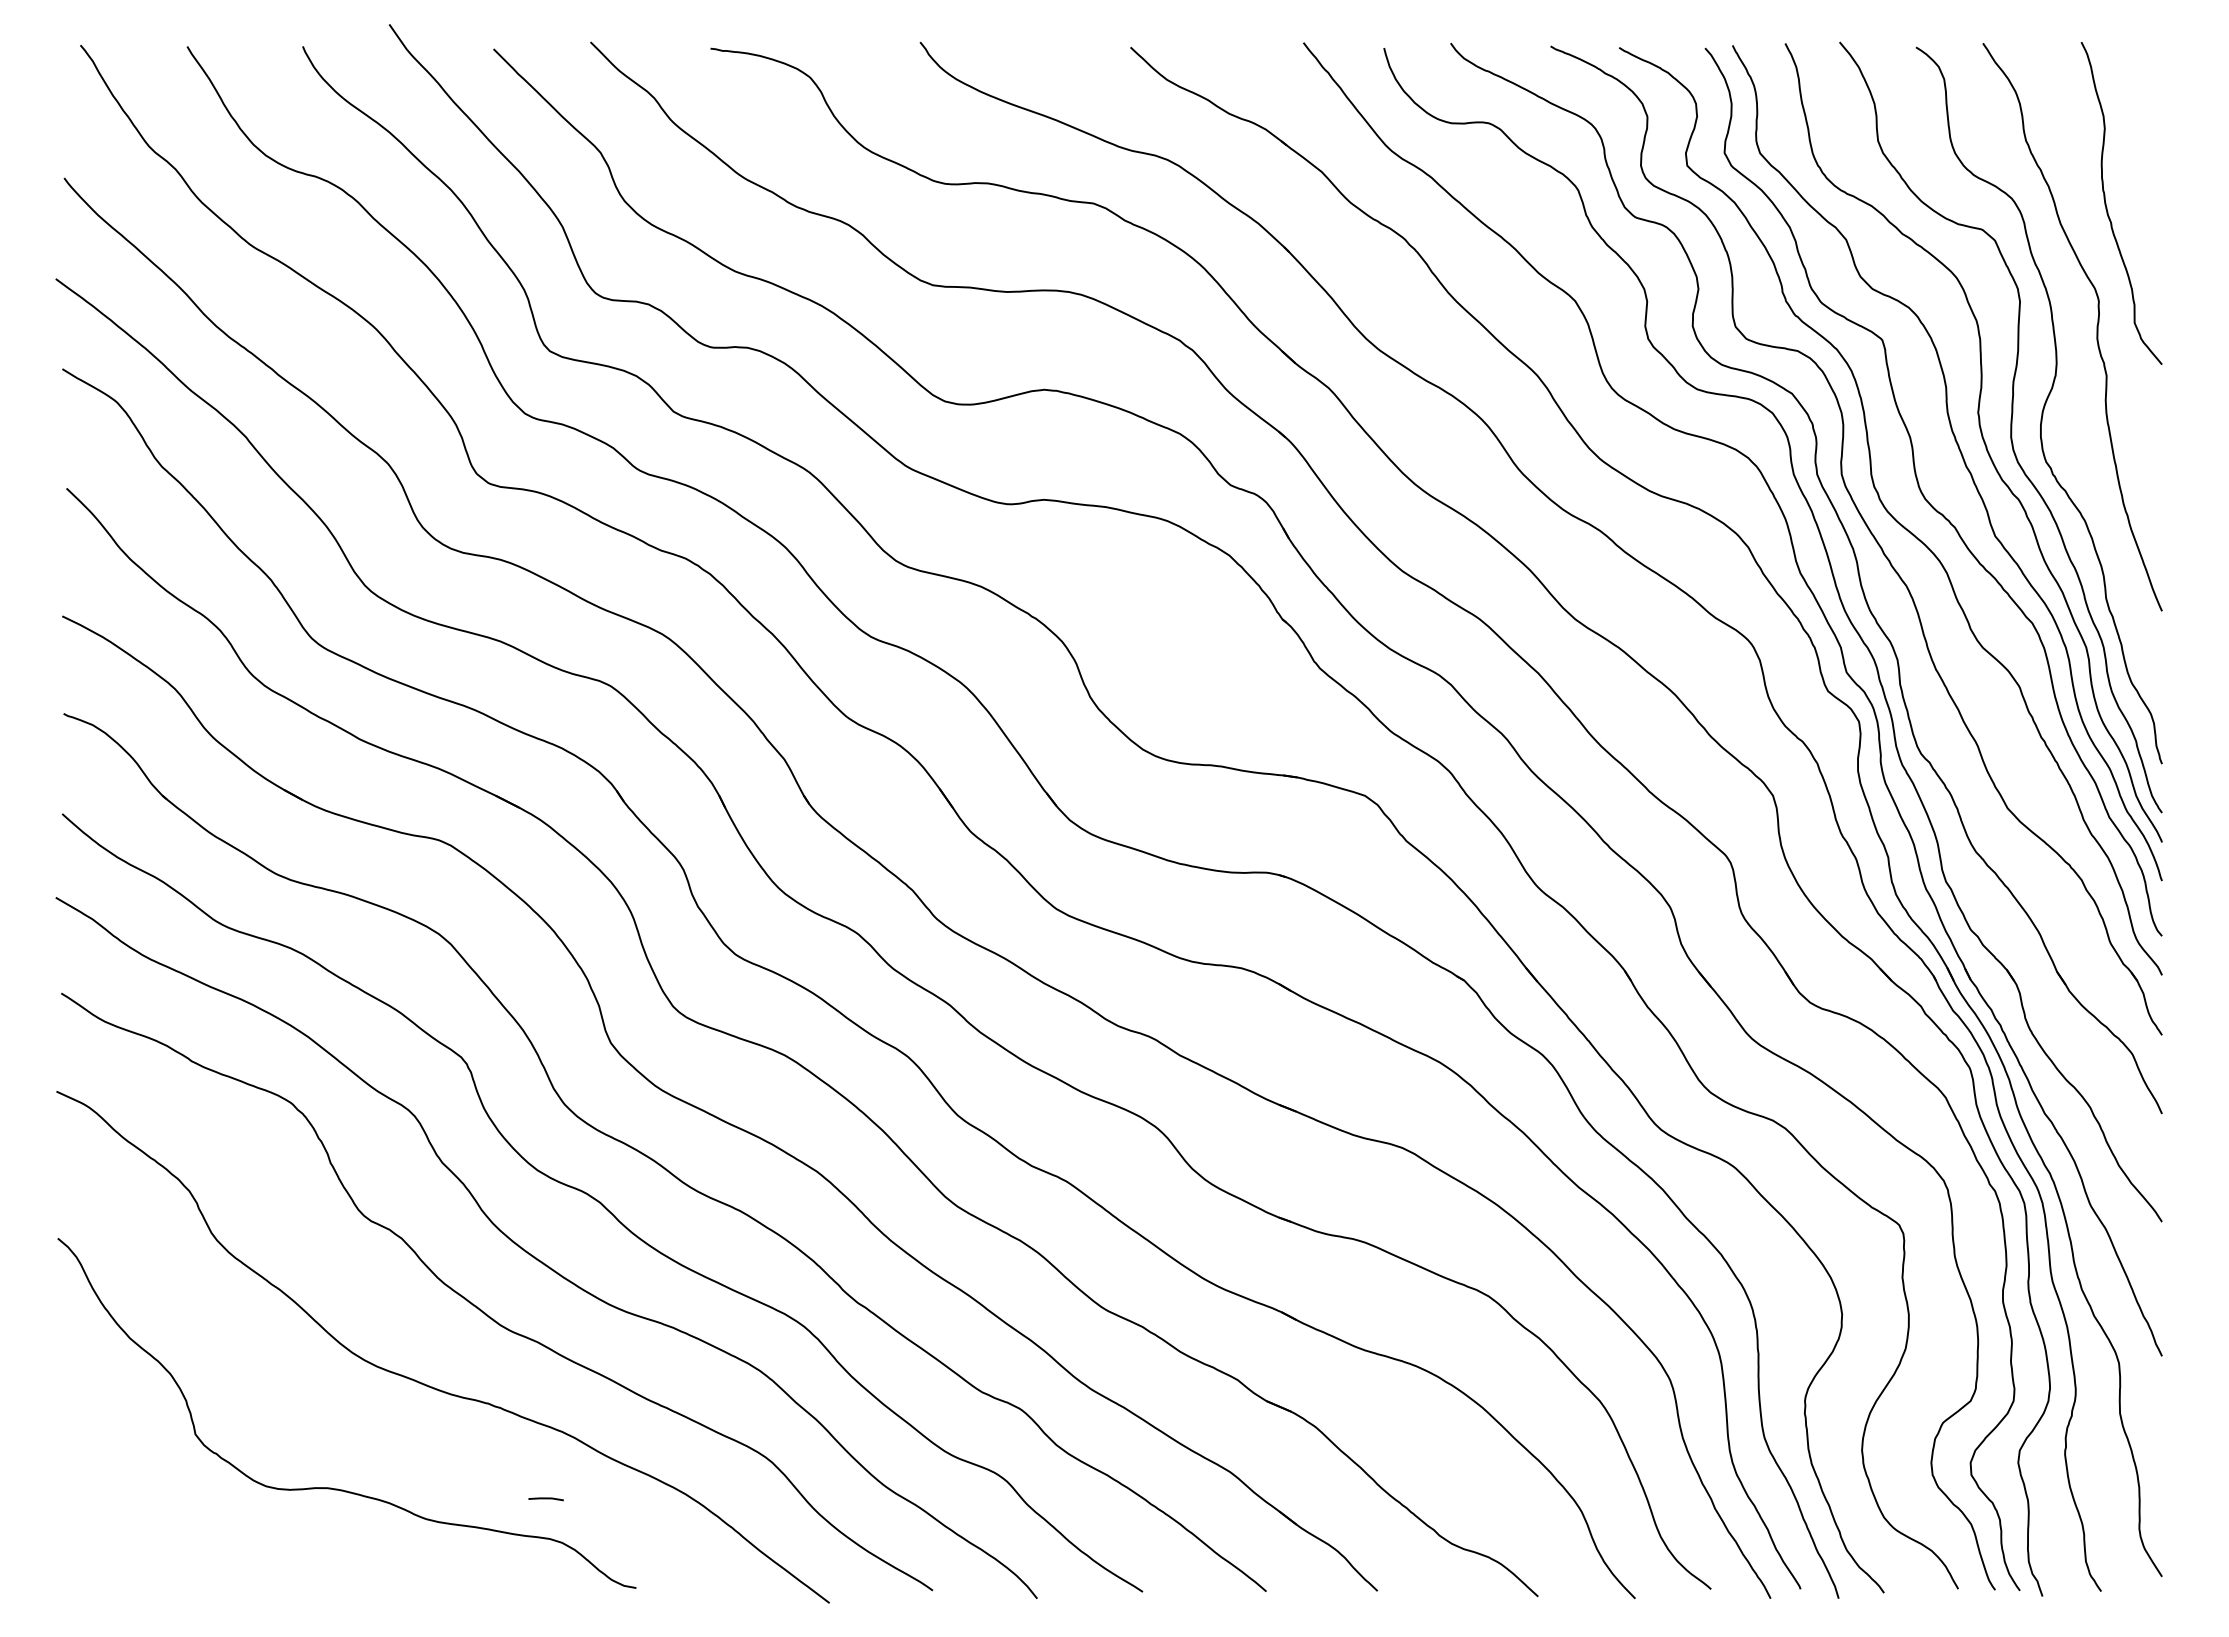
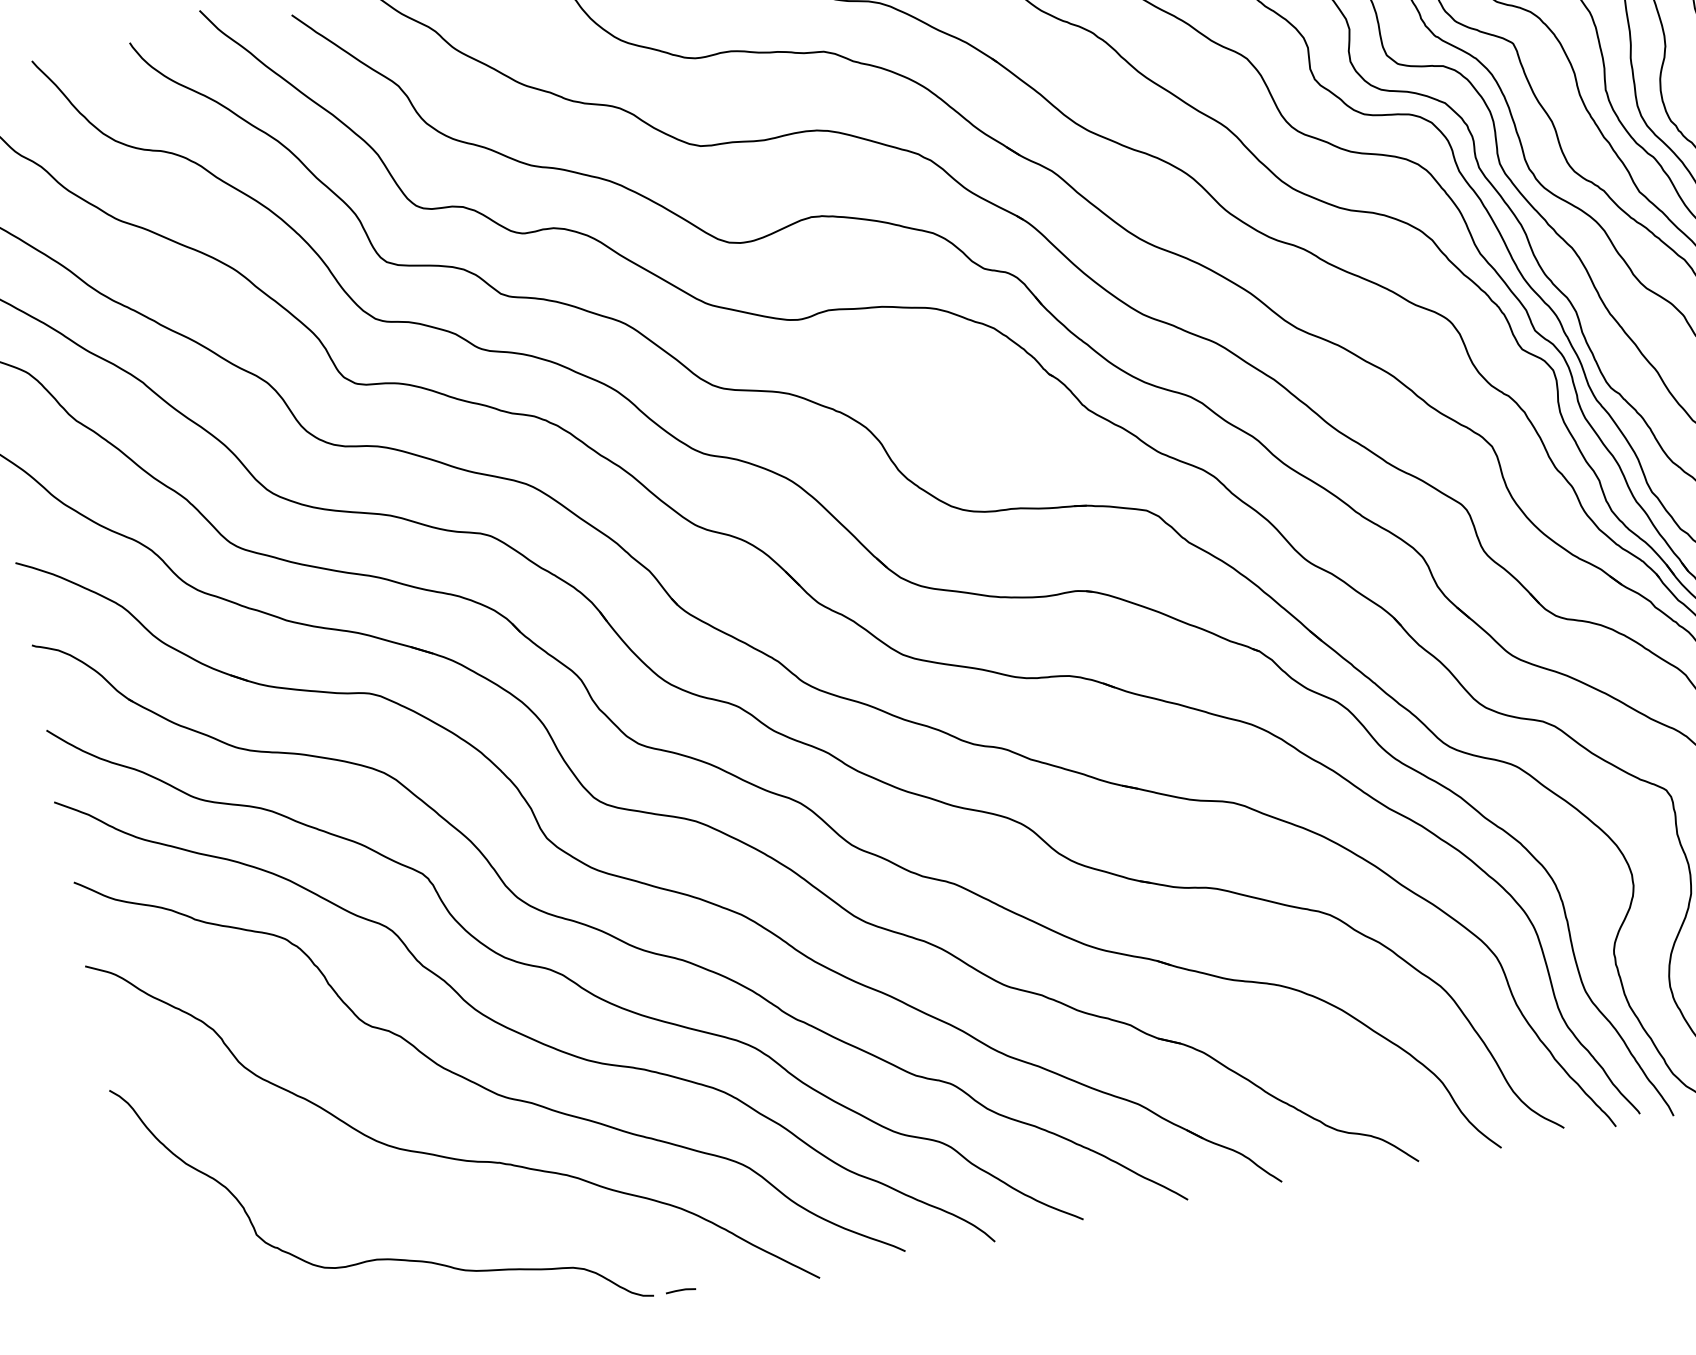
line: (545, 1499) -> (680, 1291), moved

